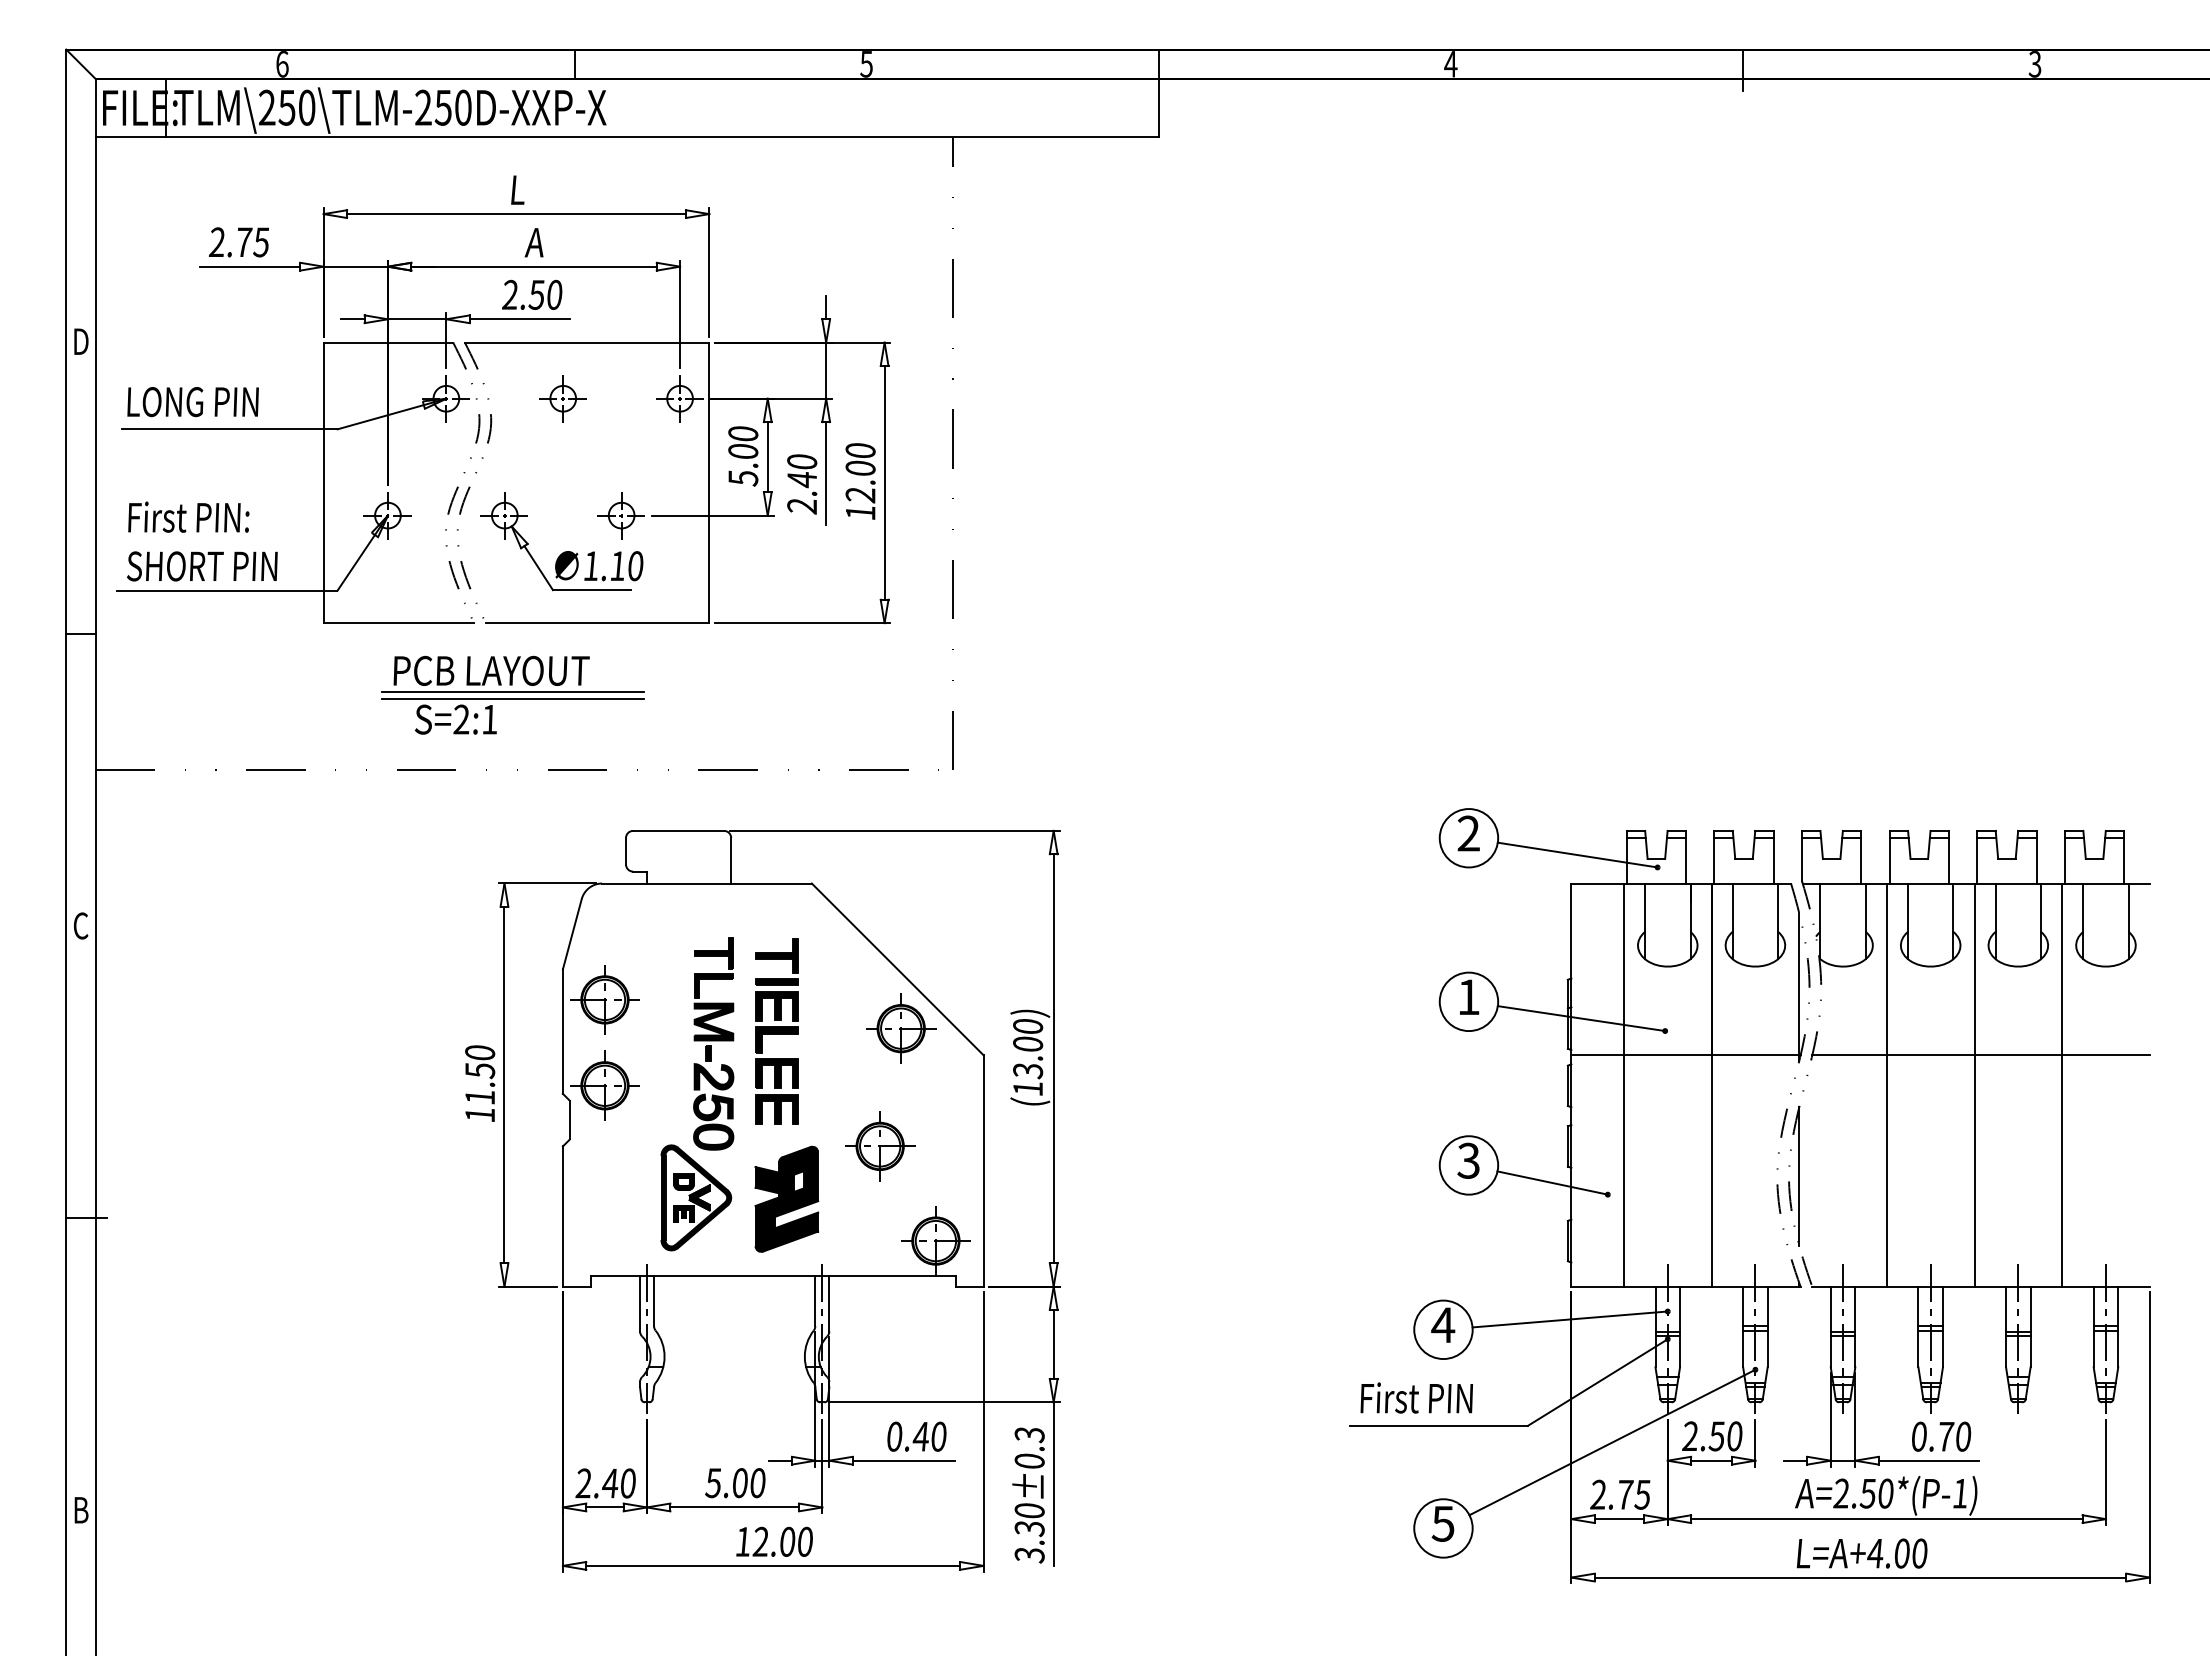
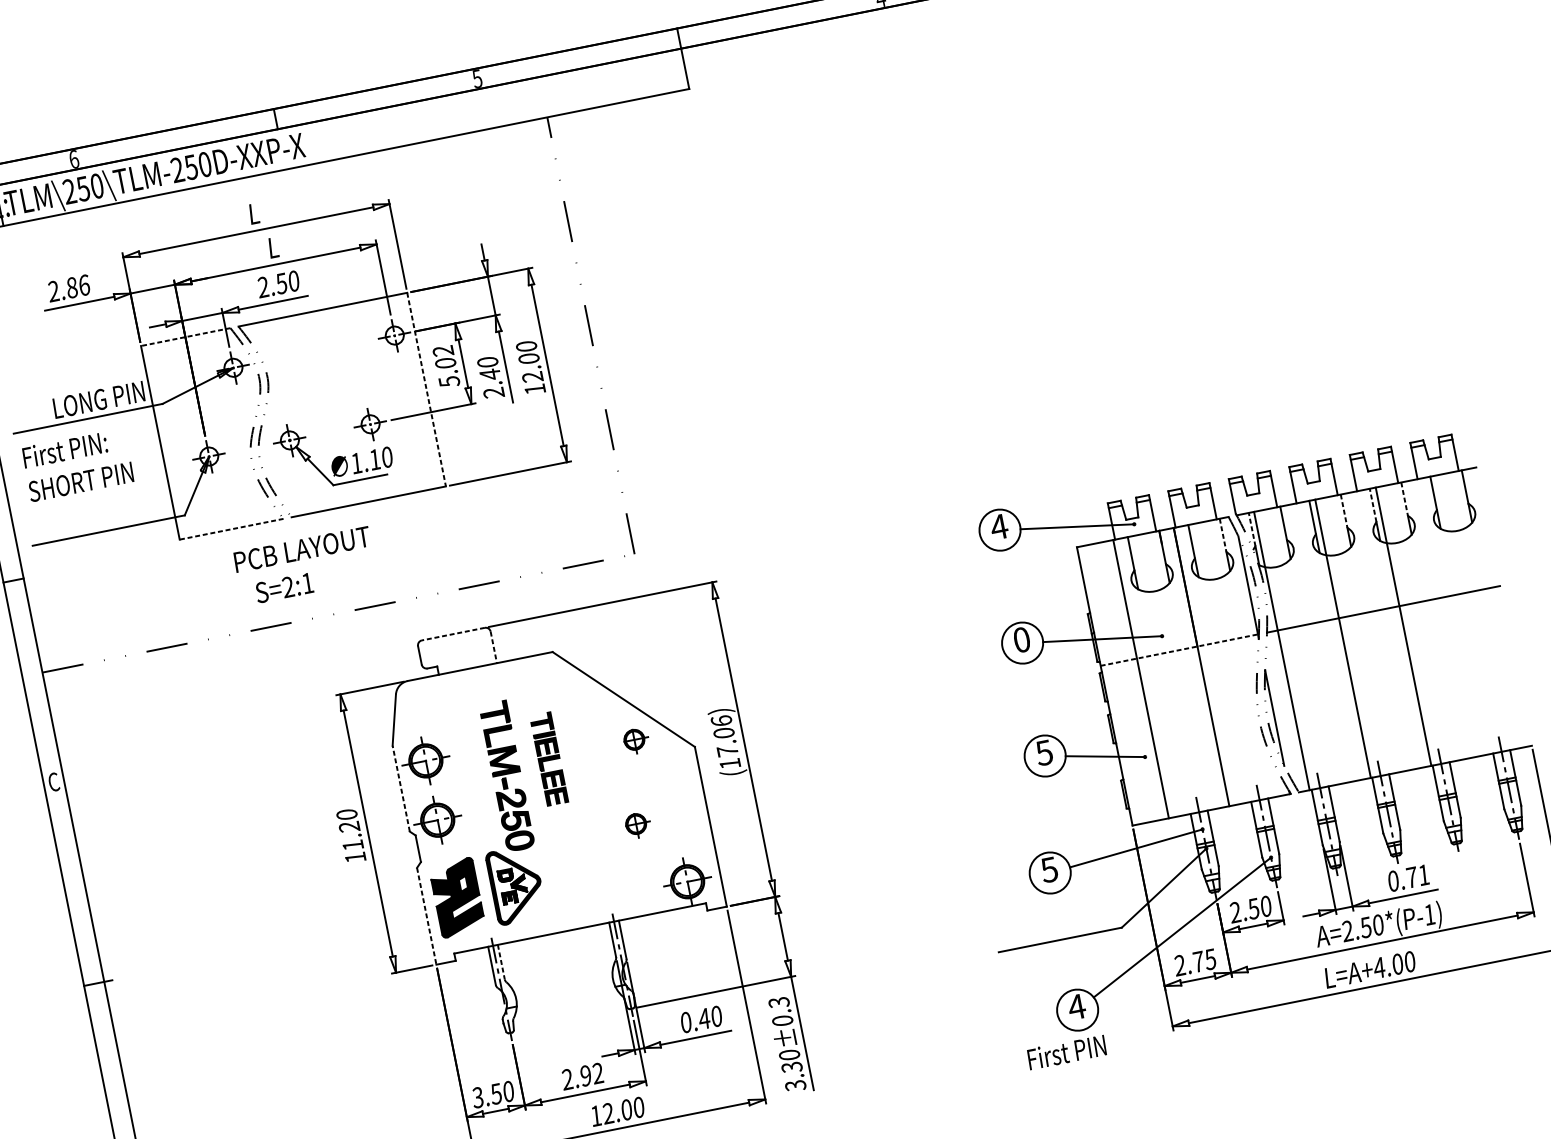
text: (252, 242) -> (78, 286), 2.75 -> 2.86
text: (533, 242) -> (272, 247), A -> L
line: (388, 342) -> (185, 336), solid -> dashed
part: (562, 398) -> (313, 351), removed
text: (192, 402) -> (98, 400), moved
text: (743, 434) -> (443, 351), 5.00 -> 5.02
line: (709, 483) -> (426, 390), solid -> dashed
text: (202, 541) -> (77, 464), moved
line: (398, 623) -> (231, 529), solid -> dashed
line: (512, 692) -> (319, 561), removed
line: (512, 699) -> (320, 566), removed
line: (678, 830) -> (453, 633), solid -> dashed
text: (1468, 833) -> (999, 526), 2 -> 4
line: (731, 860) -> (494, 647), solid -> dashed
line: (1820, 907) -> (1252, 529), solid -> dashed
line: (1995, 907) -> (1373, 505), solid -> dashed
line: (1778, 908) -> (1223, 535), solid -> dashed
line: (1953, 908) -> (1344, 511), solid -> dashed
line: (2041, 908) -> (1404, 499), solid -> dashed
text: (1468, 997) -> (1021, 640), 1 -> 0
part: (901, 1028) -> (634, 739), size x0.6
line: (562, 1031) -> (400, 788), solid -> dashed
part: (776, 1031) -> (548, 759), size x0.7
text: (1028, 1048) -> (724, 736), (13.00) -> (17.06)
line: (1686, 1055) -> (1180, 650), solid -> dashed
text: (480, 1071) -> (349, 827), 11.50 -> 11.20
line: (1886, 1084) -> (1281, 650), moved
line: (1974, 1084) -> (1342, 638), moved
line: (2062, 1084) -> (1403, 626), moved
part: (880, 1146) -> (636, 824), size x0.6
text: (1468, 1160) -> (1044, 752), 3 -> 5
part: (786, 1198) -> (457, 897), moved
line: (562, 1217) -> (426, 917), solid -> dashed
line: (654, 1301) -> (501, 962), solid -> dashed
text: (1443, 1325) -> (1049, 870), 4 -> 5
text: (1416, 1397) -> (1066, 1051), moved
text: (1963, 1436) -> (1423, 874), 0.70 -> 0.71
text: (596, 1483) -> (486, 1095), 2.40 -> 3.50
text: (735, 1483) -> (582, 1076), 5.00 -> 2.92
text: (1443, 1523) -> (1076, 1006), 5 -> 4

